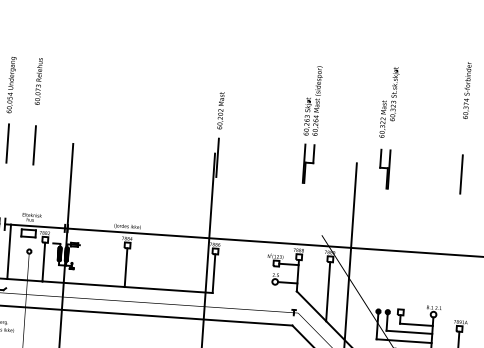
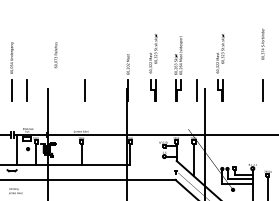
text: (38, 81) -> (55, 55), moved
part: (266, 119) -> (153, 67), added
line: (138, 152) -> (84, 90), added
line: (341, 166) -> (196, 90), added

